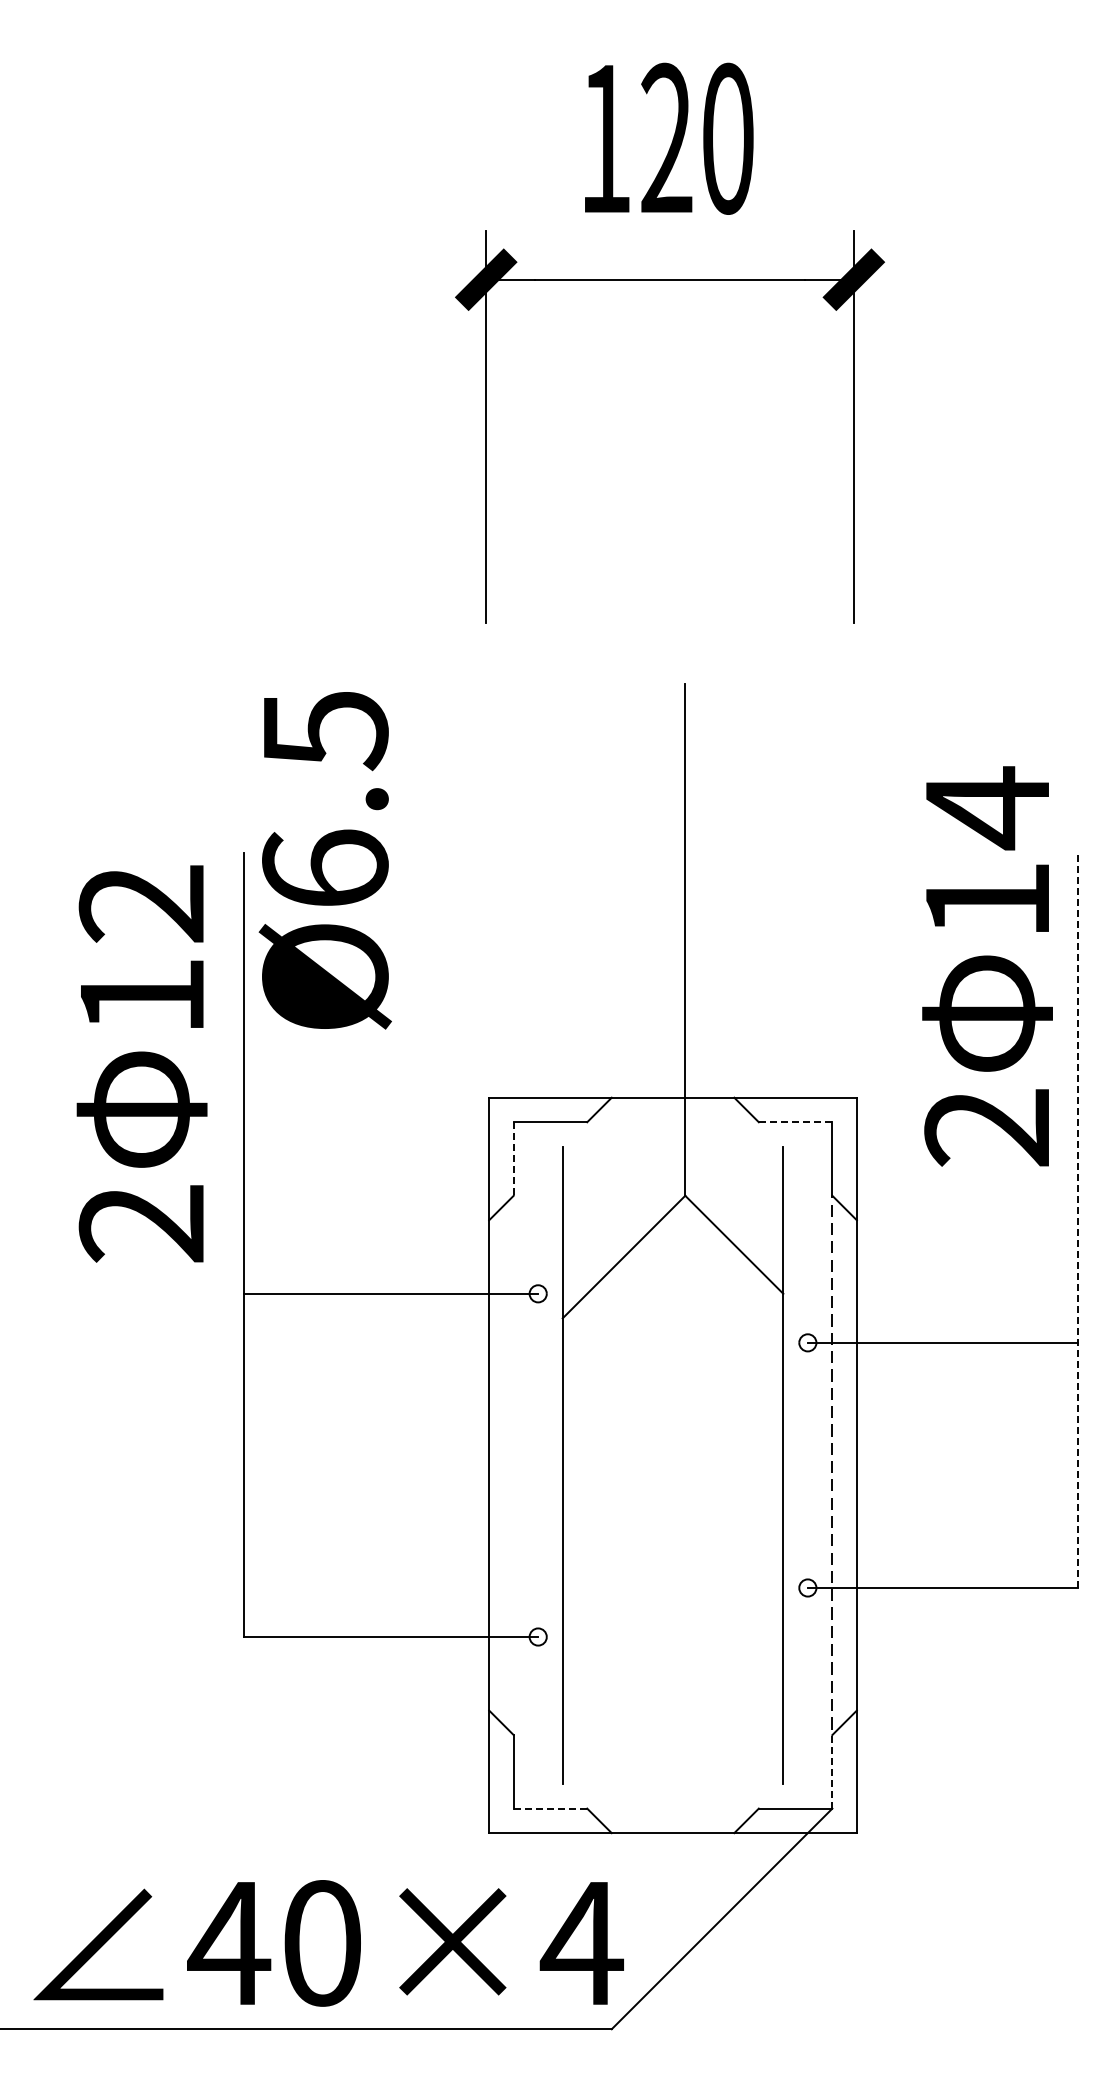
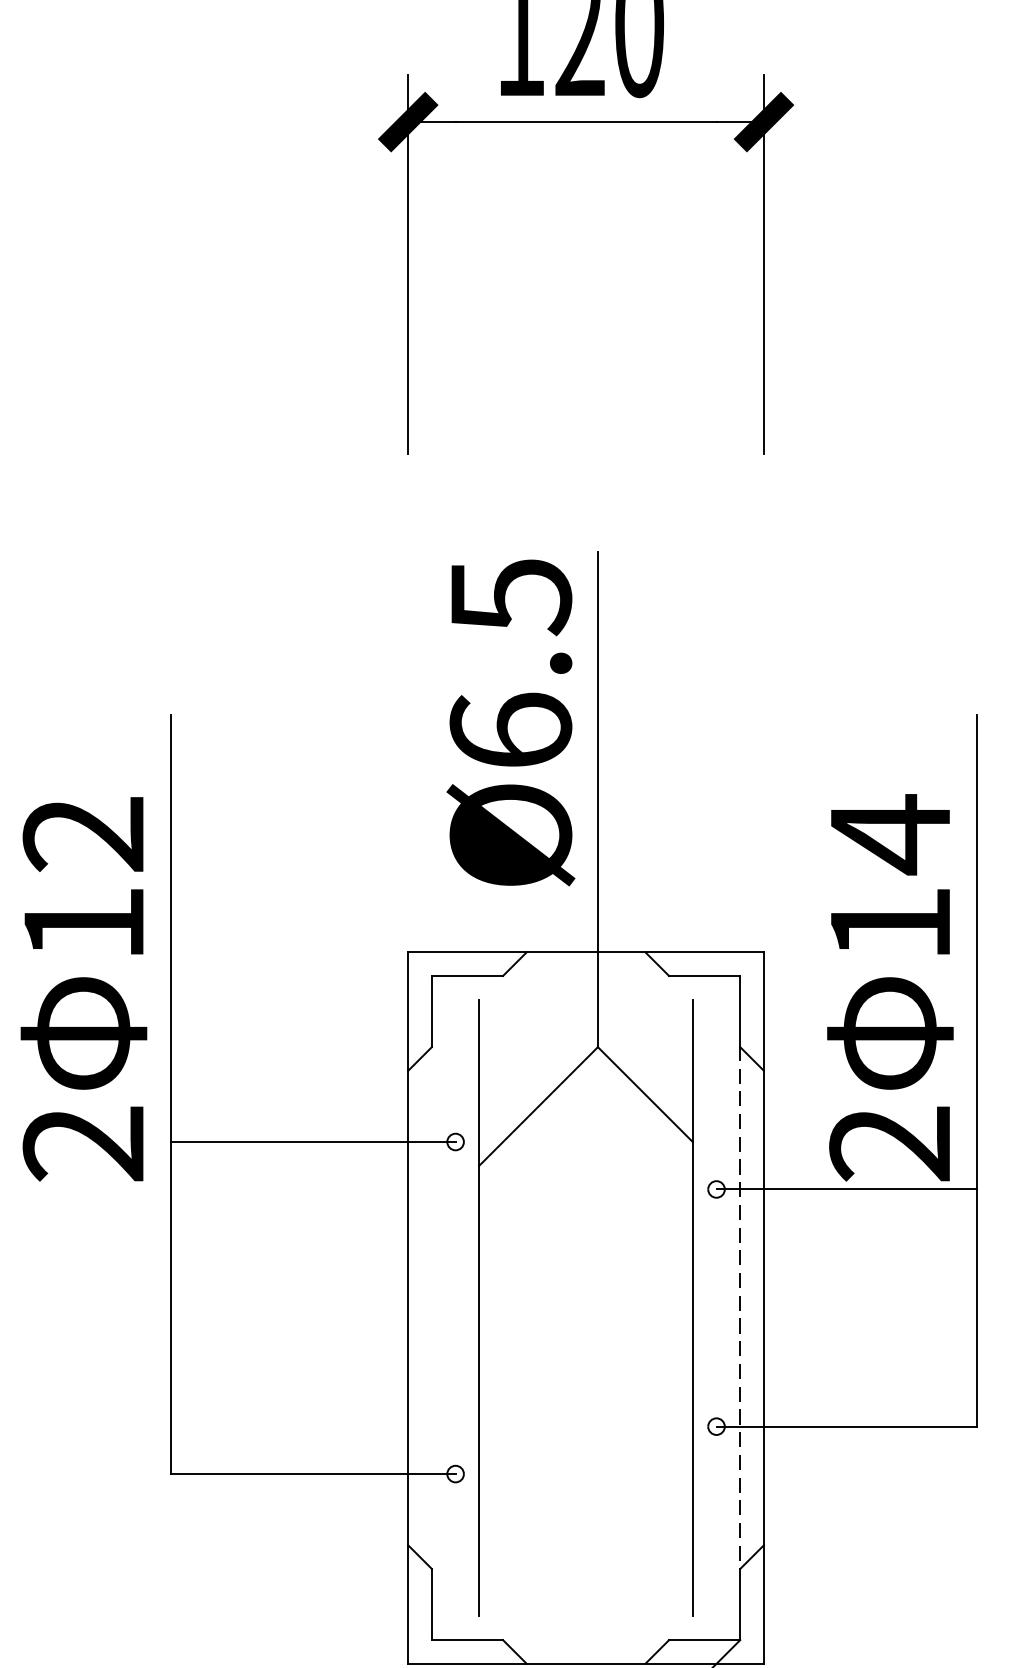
part: (669, 280) -> (585, 122), moved
text: (324, 860) -> (510, 722), moved
text: (987, 966) -> (890, 987), moved
text: (141, 1063) -> (83, 988), moved
line: (795, 1122) -> (704, 976), dashed -> solid
line: (513, 1159) -> (431, 1012), dashed -> solid
line: (1077, 1220) -> (977, 1071), dashed -> solid
line: (832, 1771) -> (740, 1604), dashed -> solid
line: (550, 1808) -> (467, 1640), dashed -> solid

